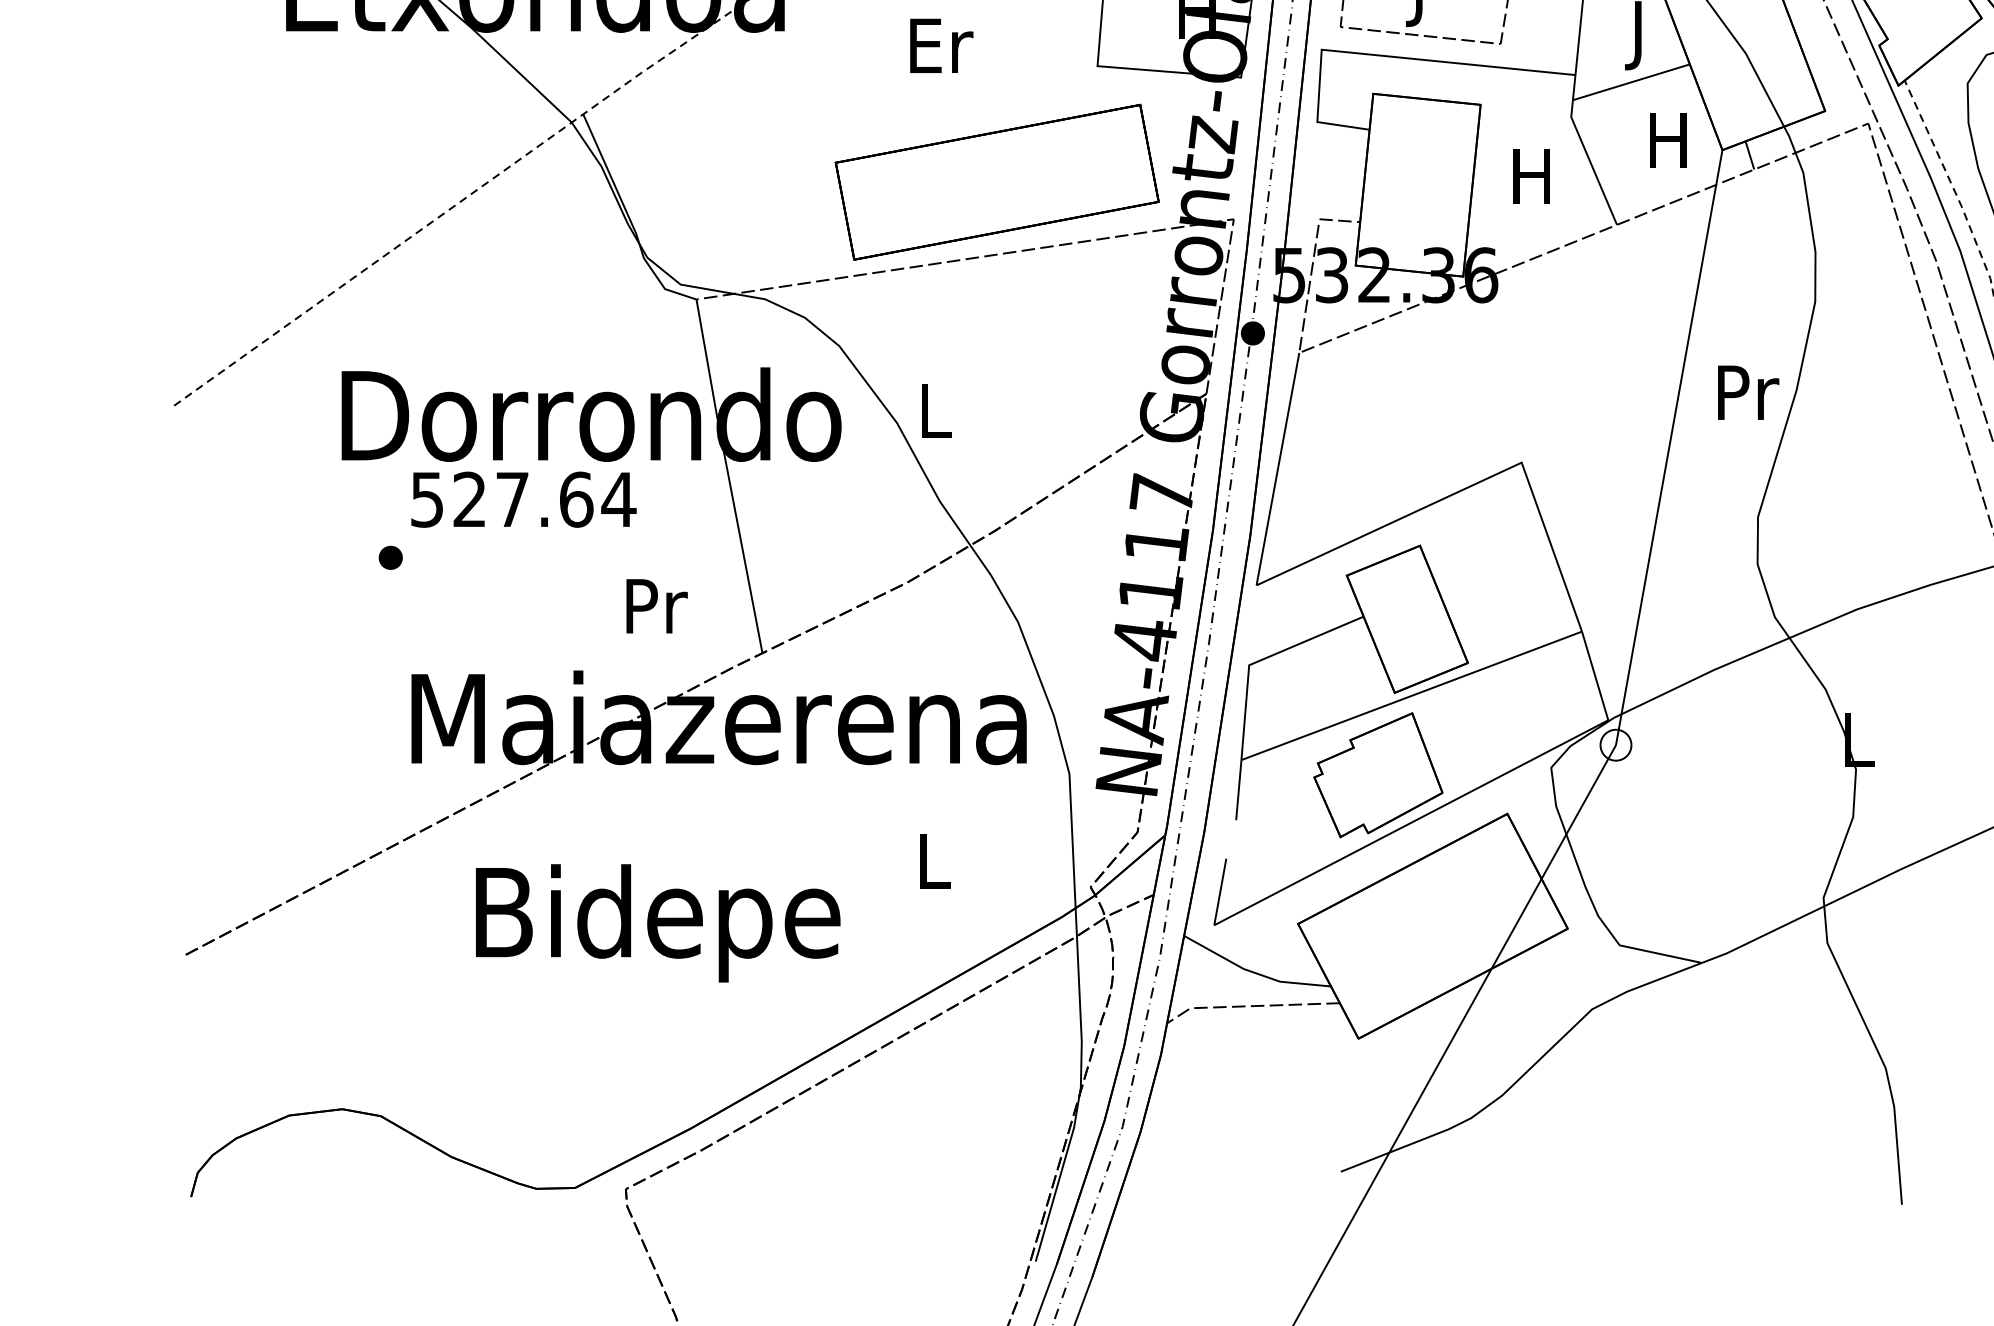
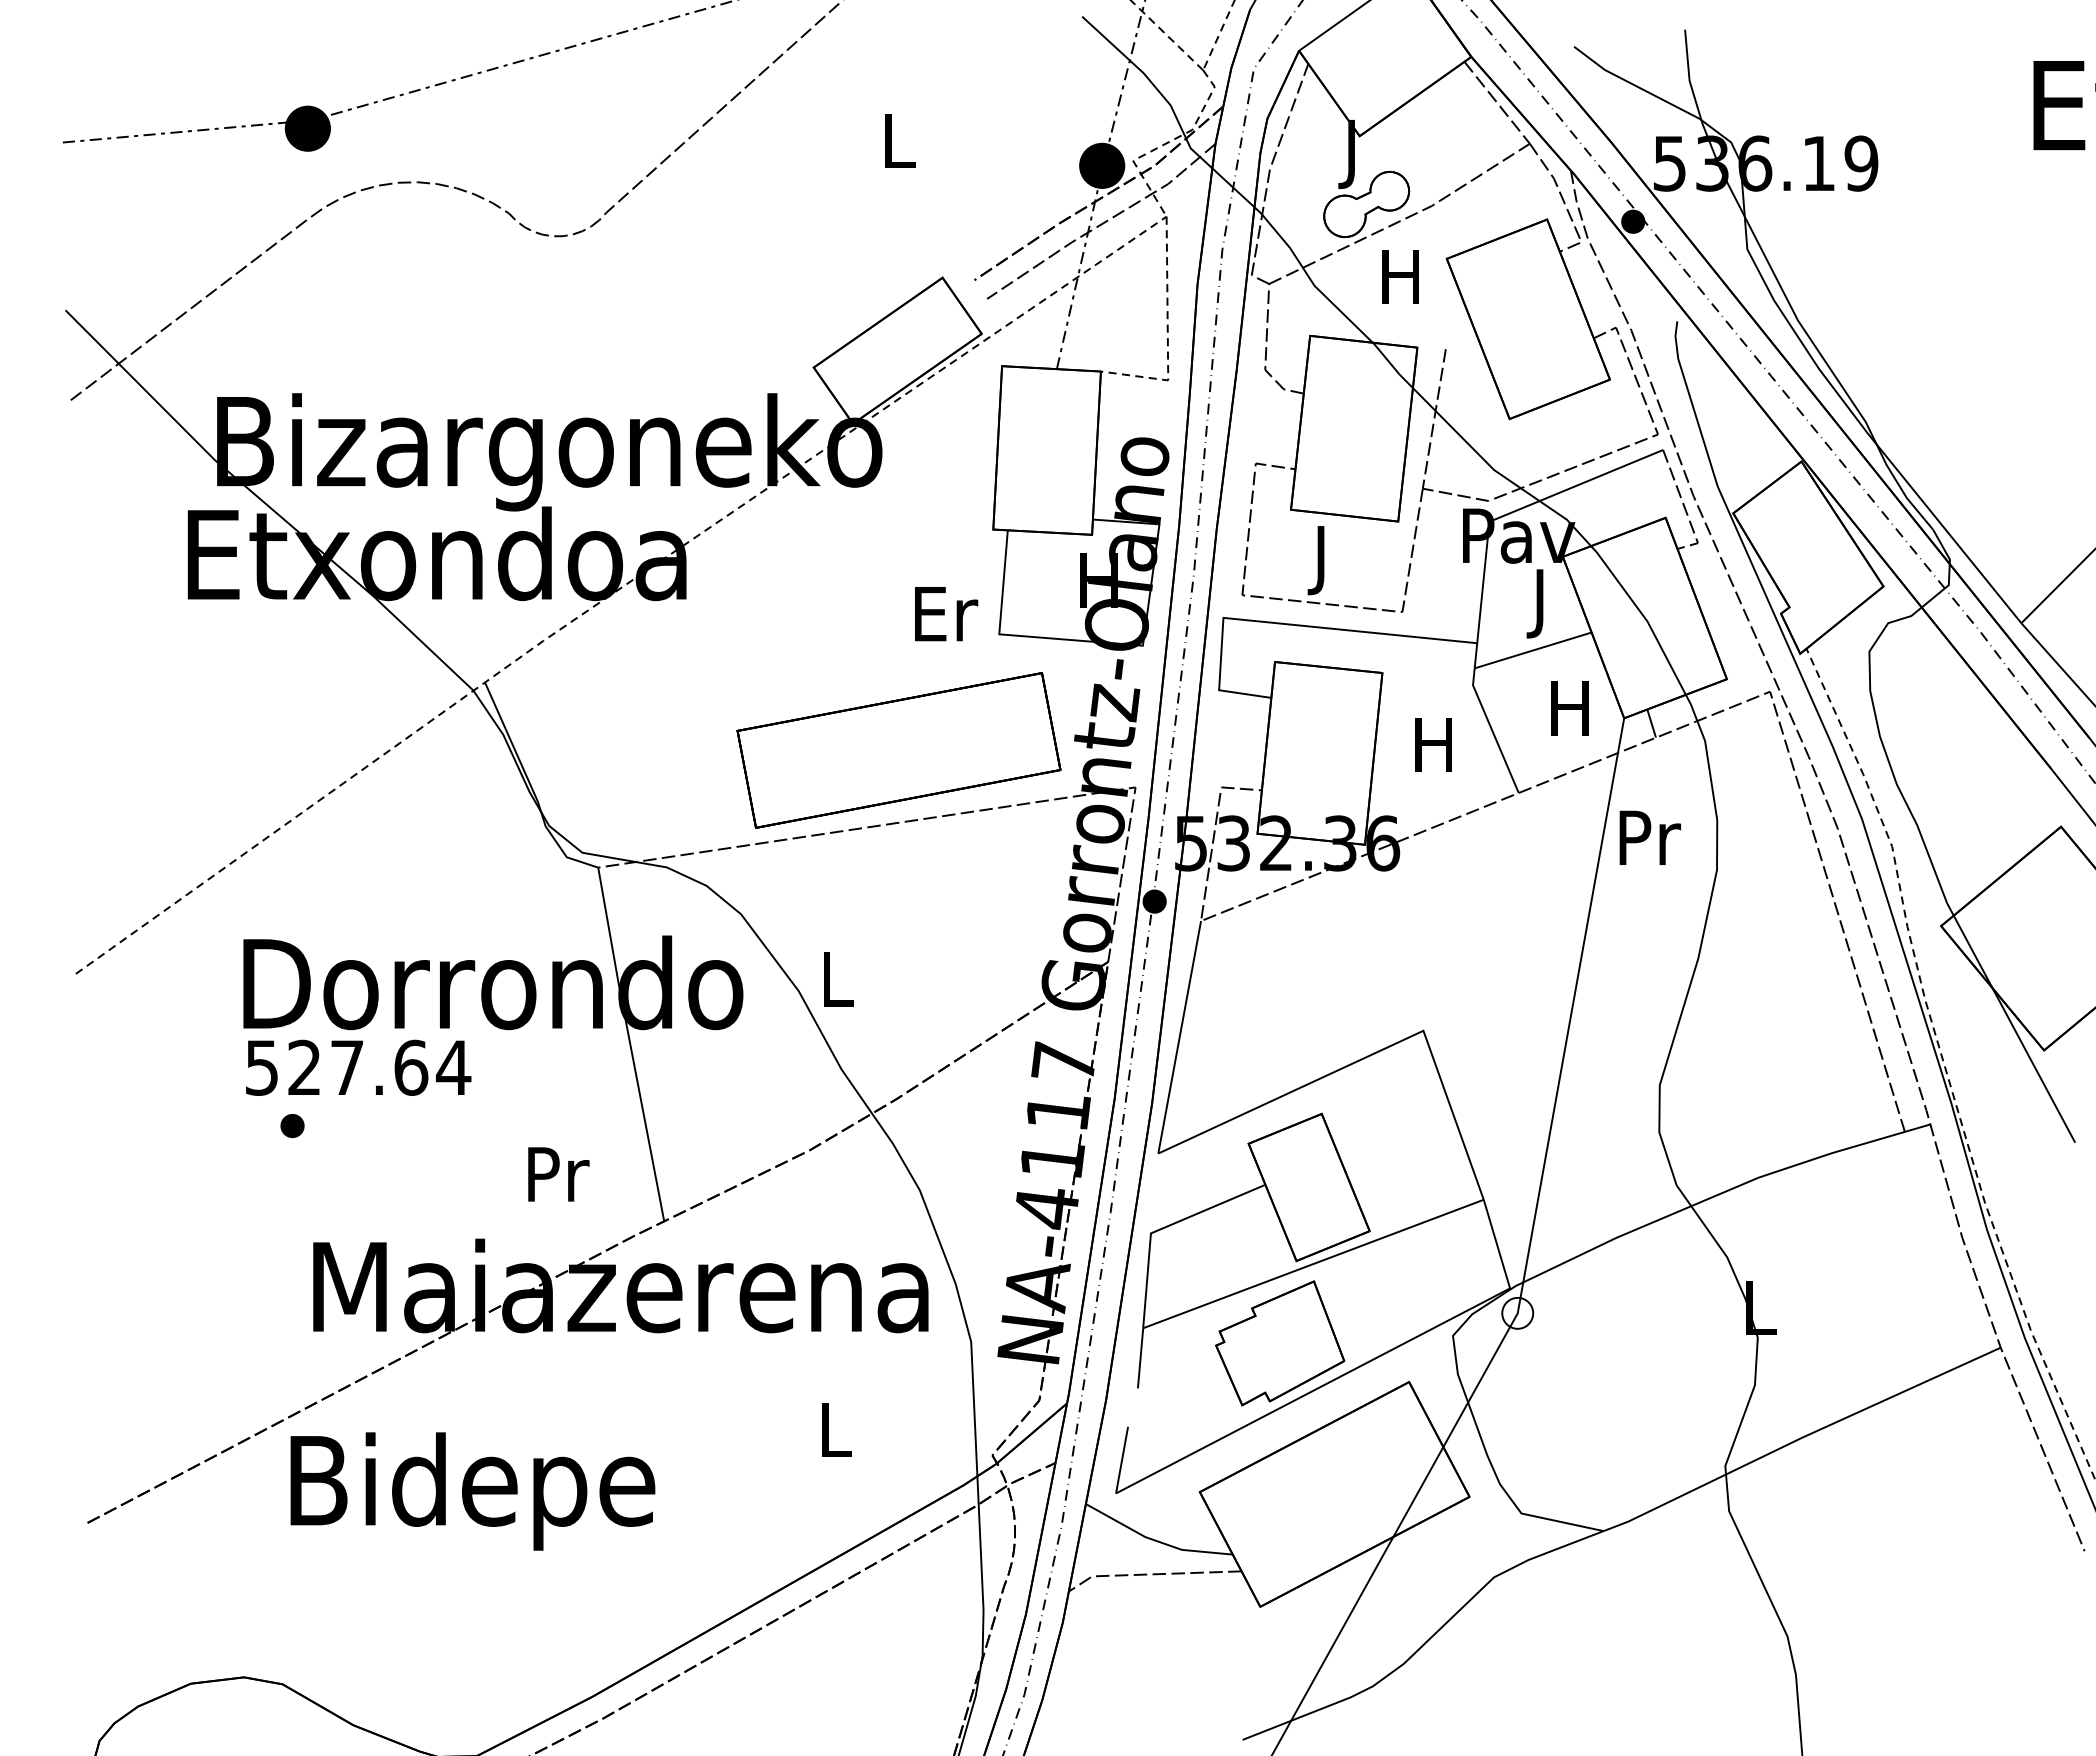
text: (941, 46) -> (946, 614), moved
text: (1747, 392) -> (1649, 837), moved
text: (523, 499) -> (358, 1067), moved
text: (657, 923) -> (472, 1491), moved

